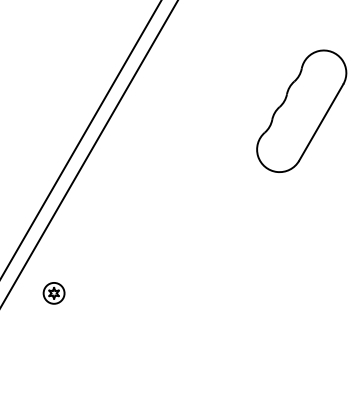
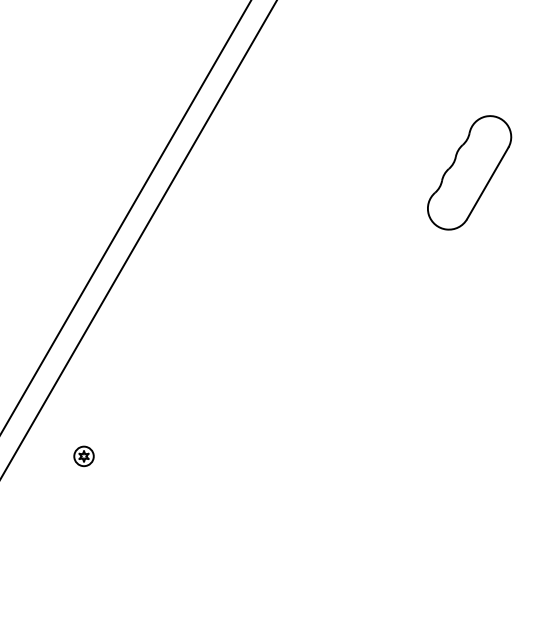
part: (301, 110) -> (469, 171), size x0.6
part: (53, 293) -> (83, 456), size x0.6

